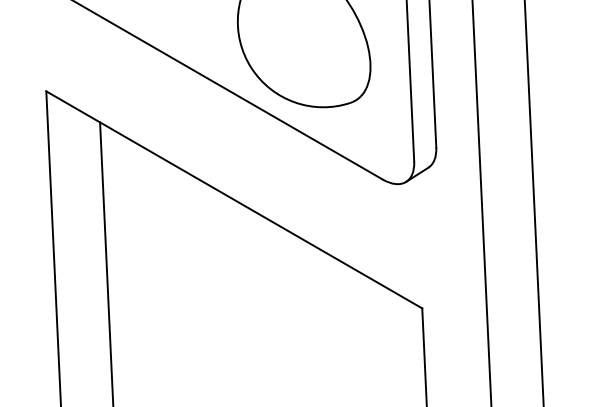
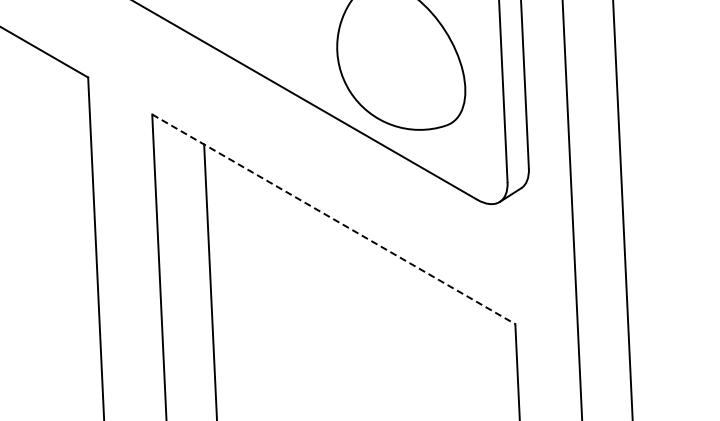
line: (233, 200) -> (333, 219), solid -> dashed

